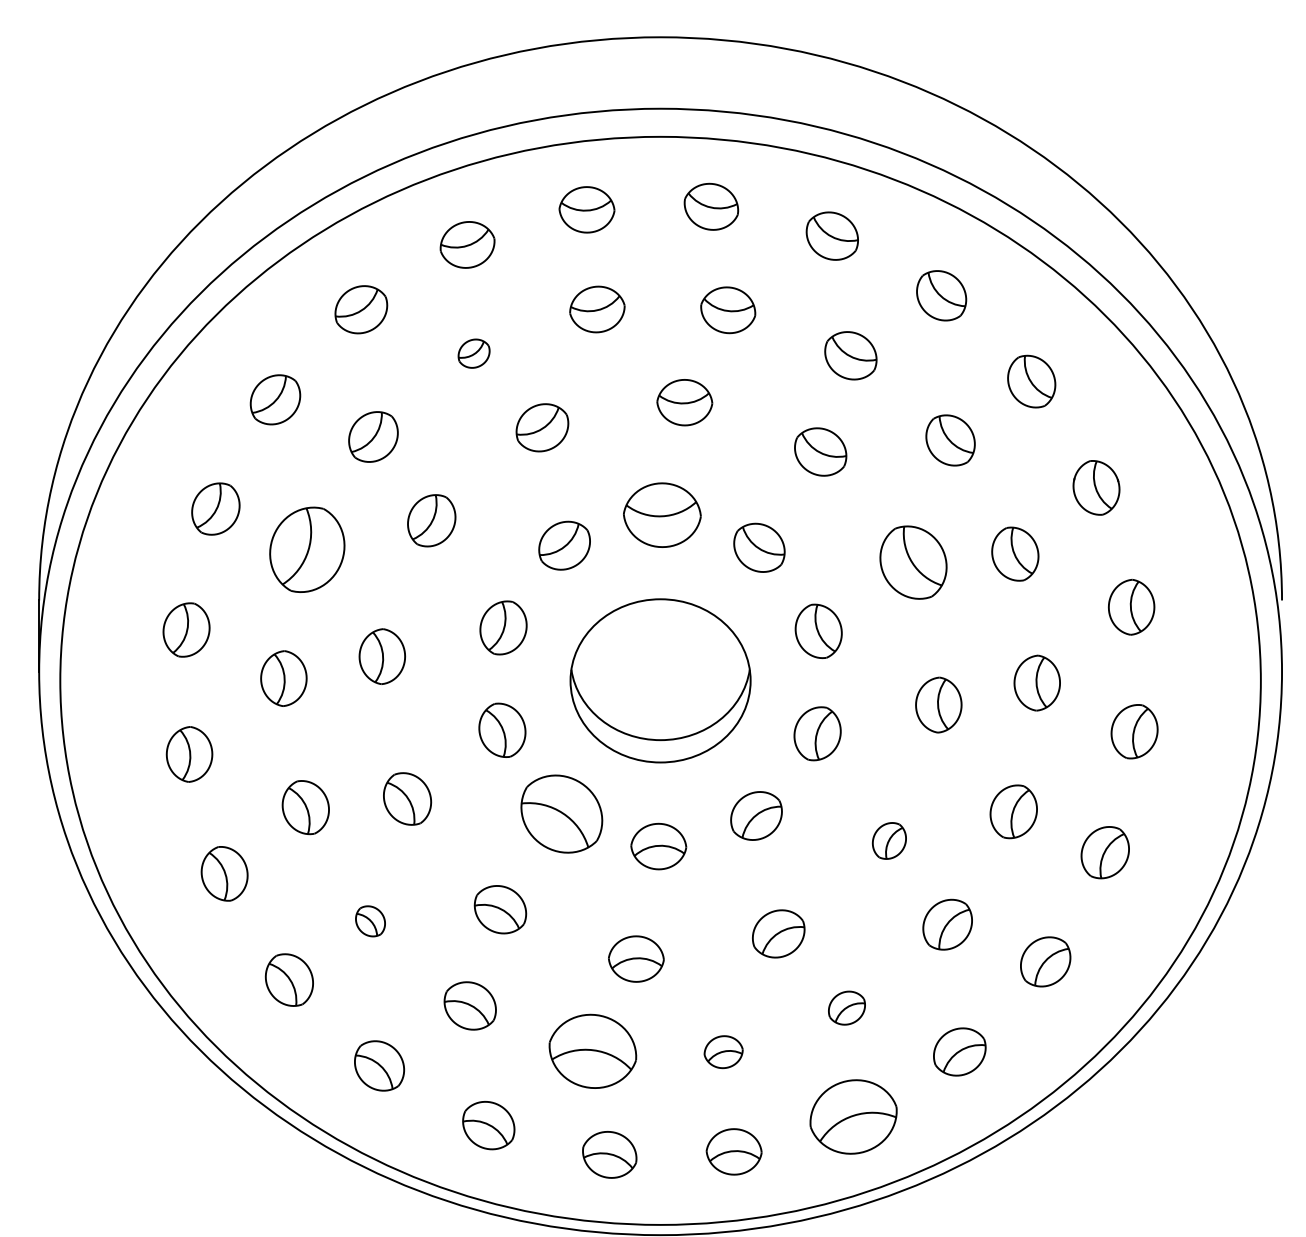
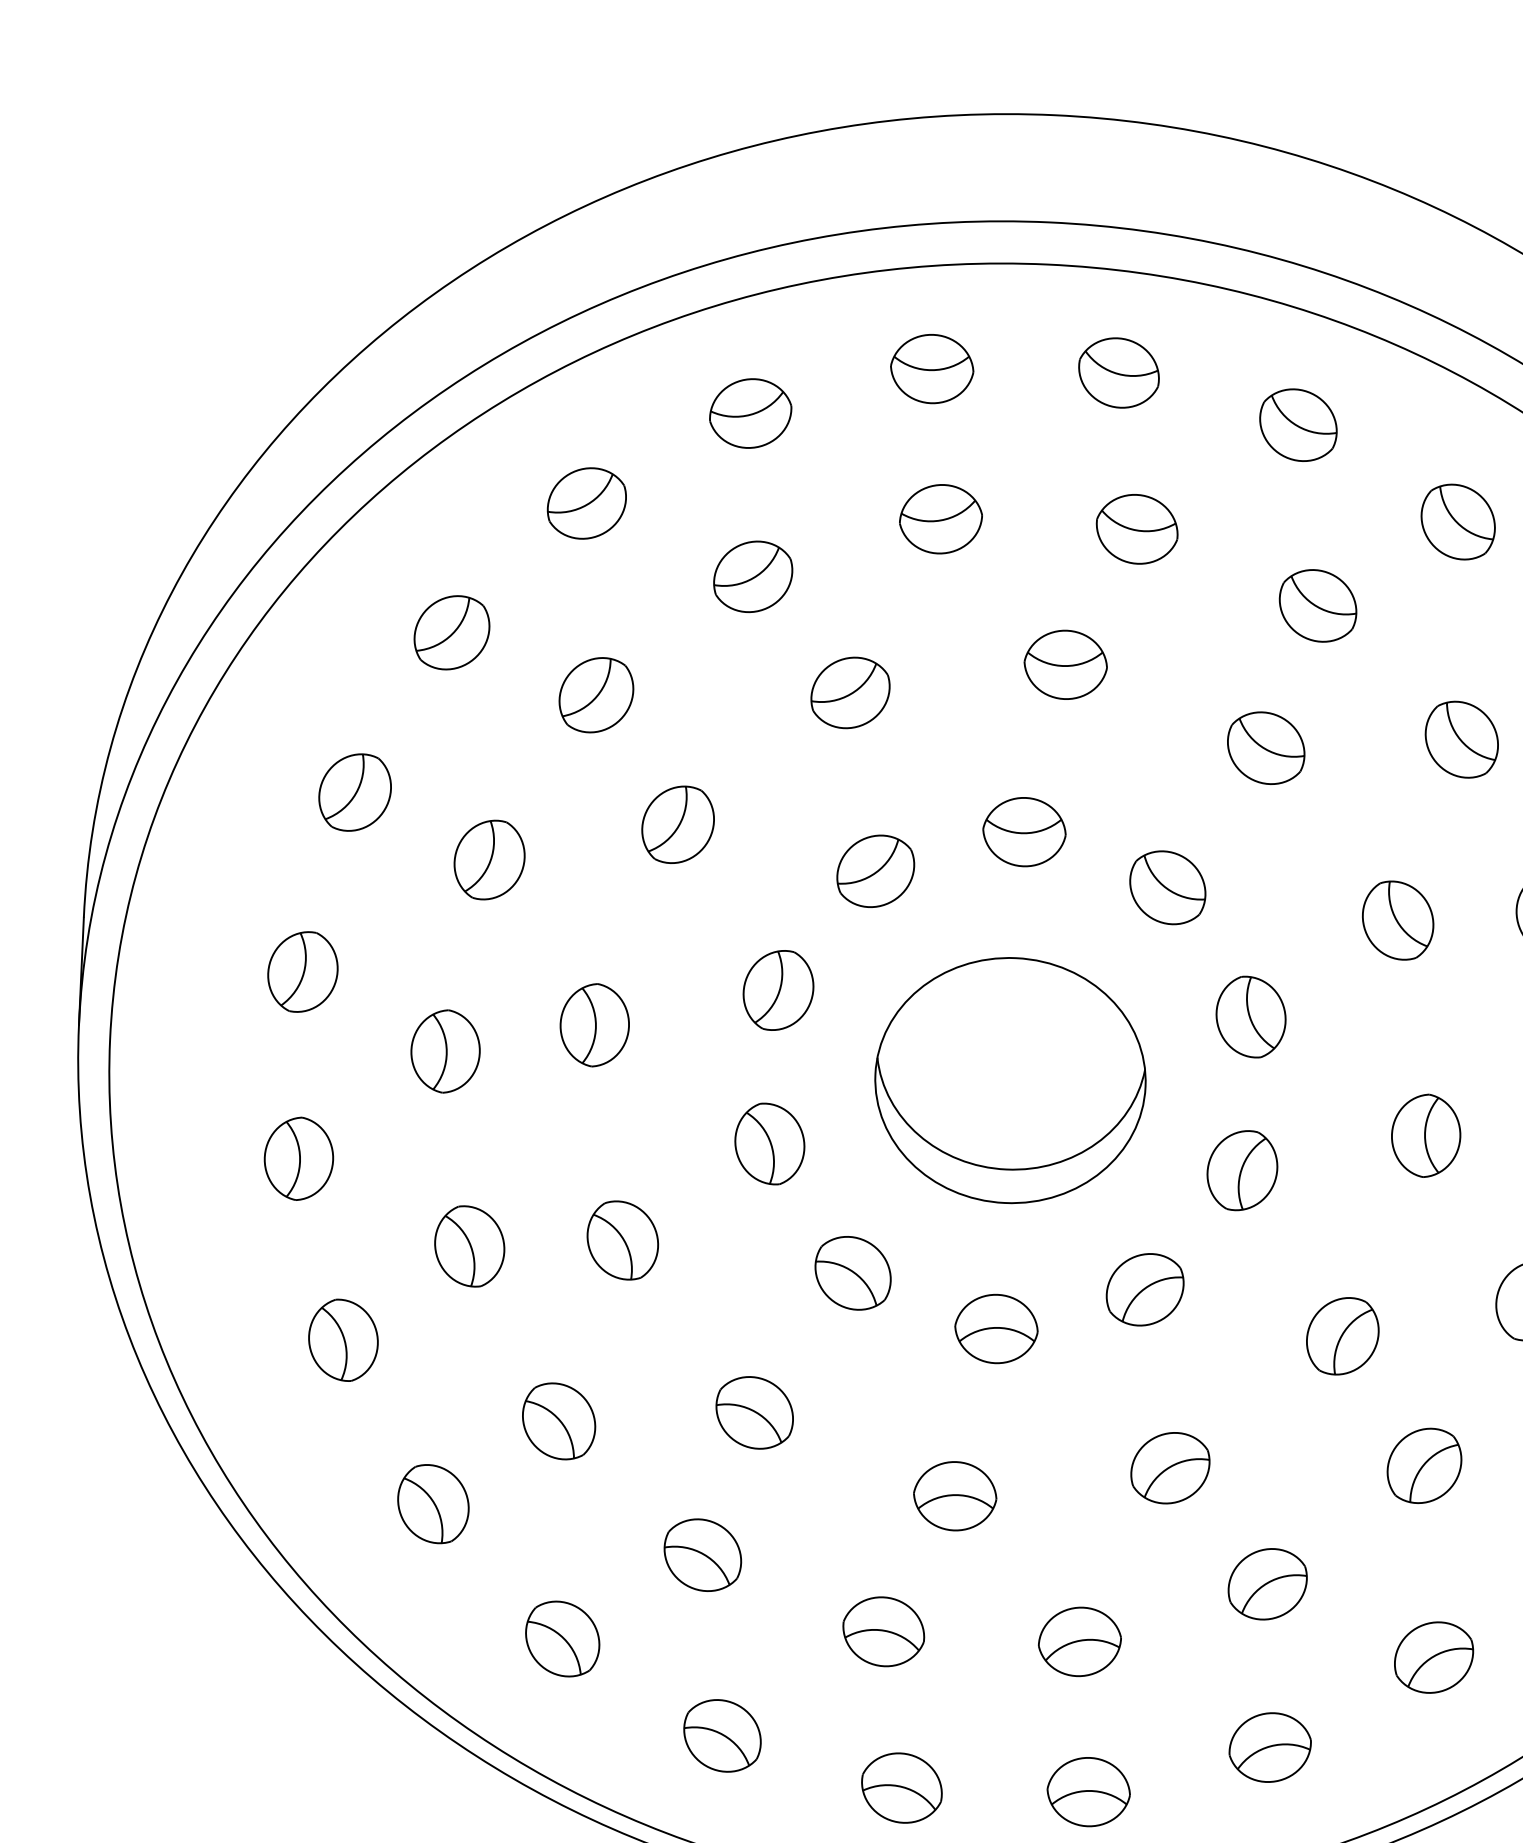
part: (473, 353) -> (752, 576), size x1.67
part: (662, 514) -> (1024, 831), size x0.71
part: (307, 549) -> (489, 859), size x0.62
part: (913, 562) -> (1397, 920), size x0.71
part: (561, 813) -> (852, 1272), size x0.62
part: (889, 840) -> (1342, 1335), size x1.43
part: (370, 921) -> (558, 1421), size x1.67
part: (846, 1007) -> (1267, 1583), size x1.43
part: (592, 1051) -> (883, 1631), size x0.62
part: (723, 1051) -> (1079, 1640), size x1.43
part: (853, 1116) -> (1270, 1747), size x0.62

